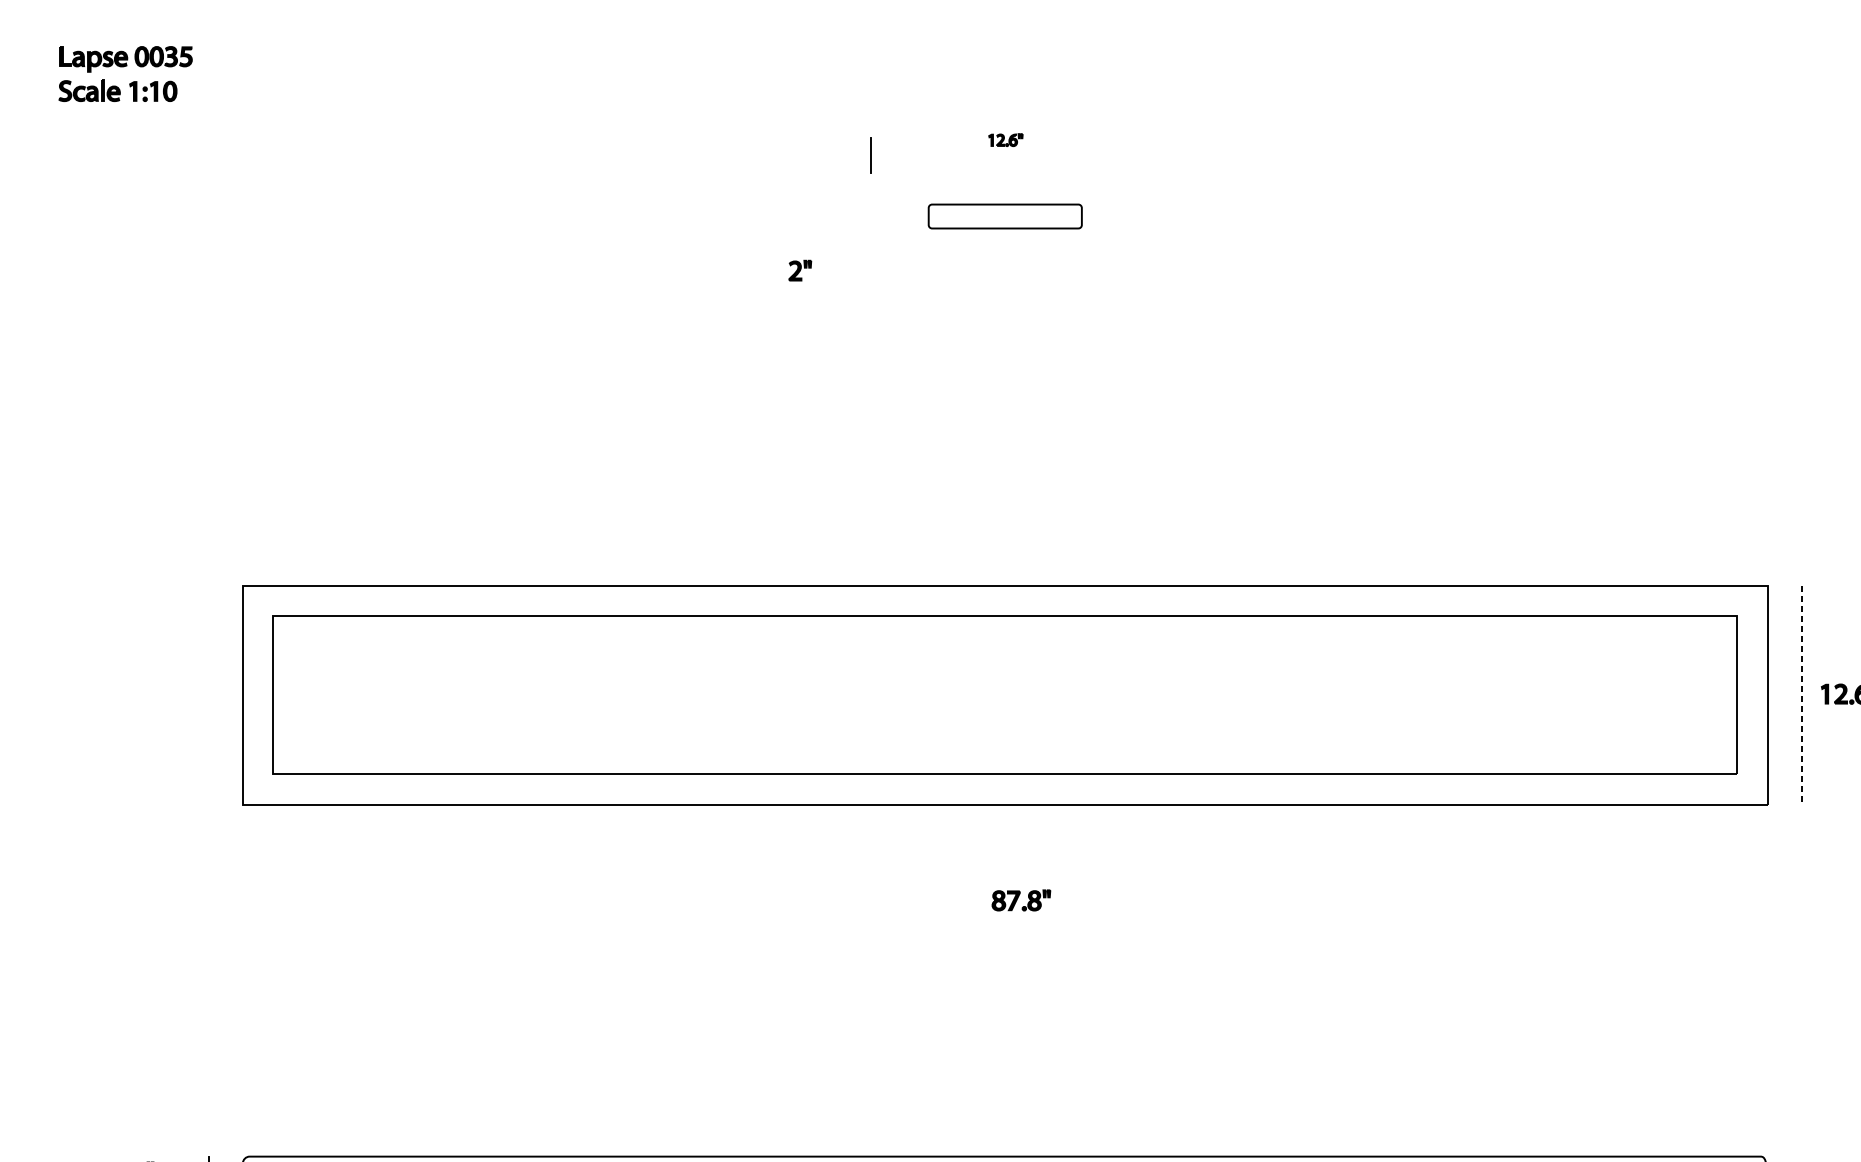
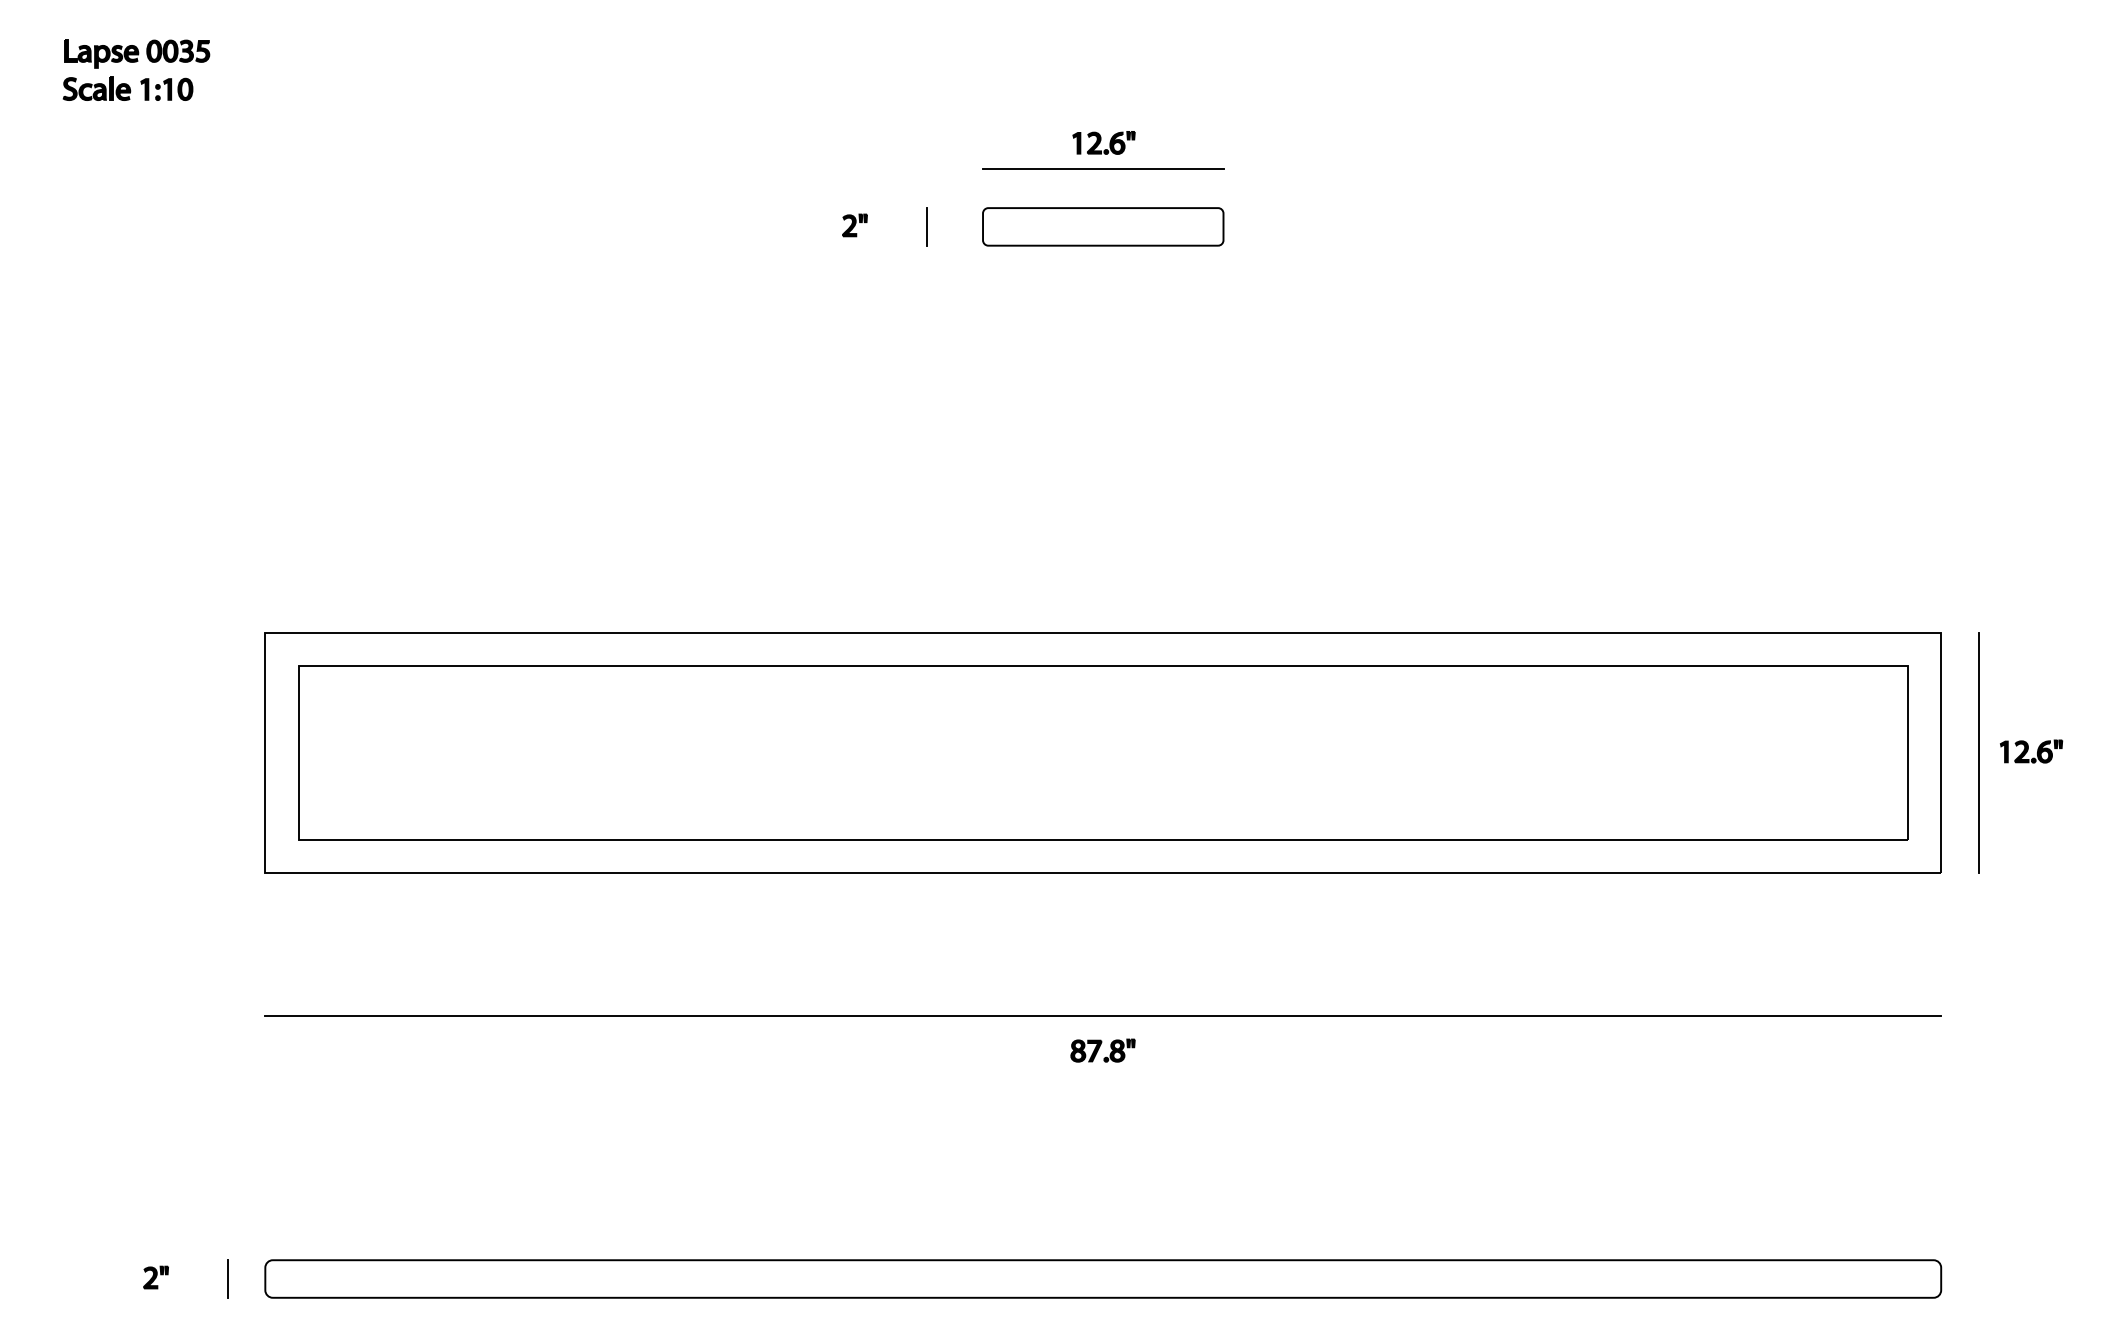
part: (1005, 139) -> (1103, 142), size x1.67
line: (870, 155) -> (926, 226), moved
line: (1005, 163) -> (1103, 168), added
part: (1005, 216) -> (1103, 226), size x1.43
part: (799, 270) -> (854, 225), moved
line: (1801, 695) -> (1978, 753), dashed -> solid
part: (1020, 900) -> (1102, 1050), moved
line: (1005, 933) -> (1103, 1015), added

